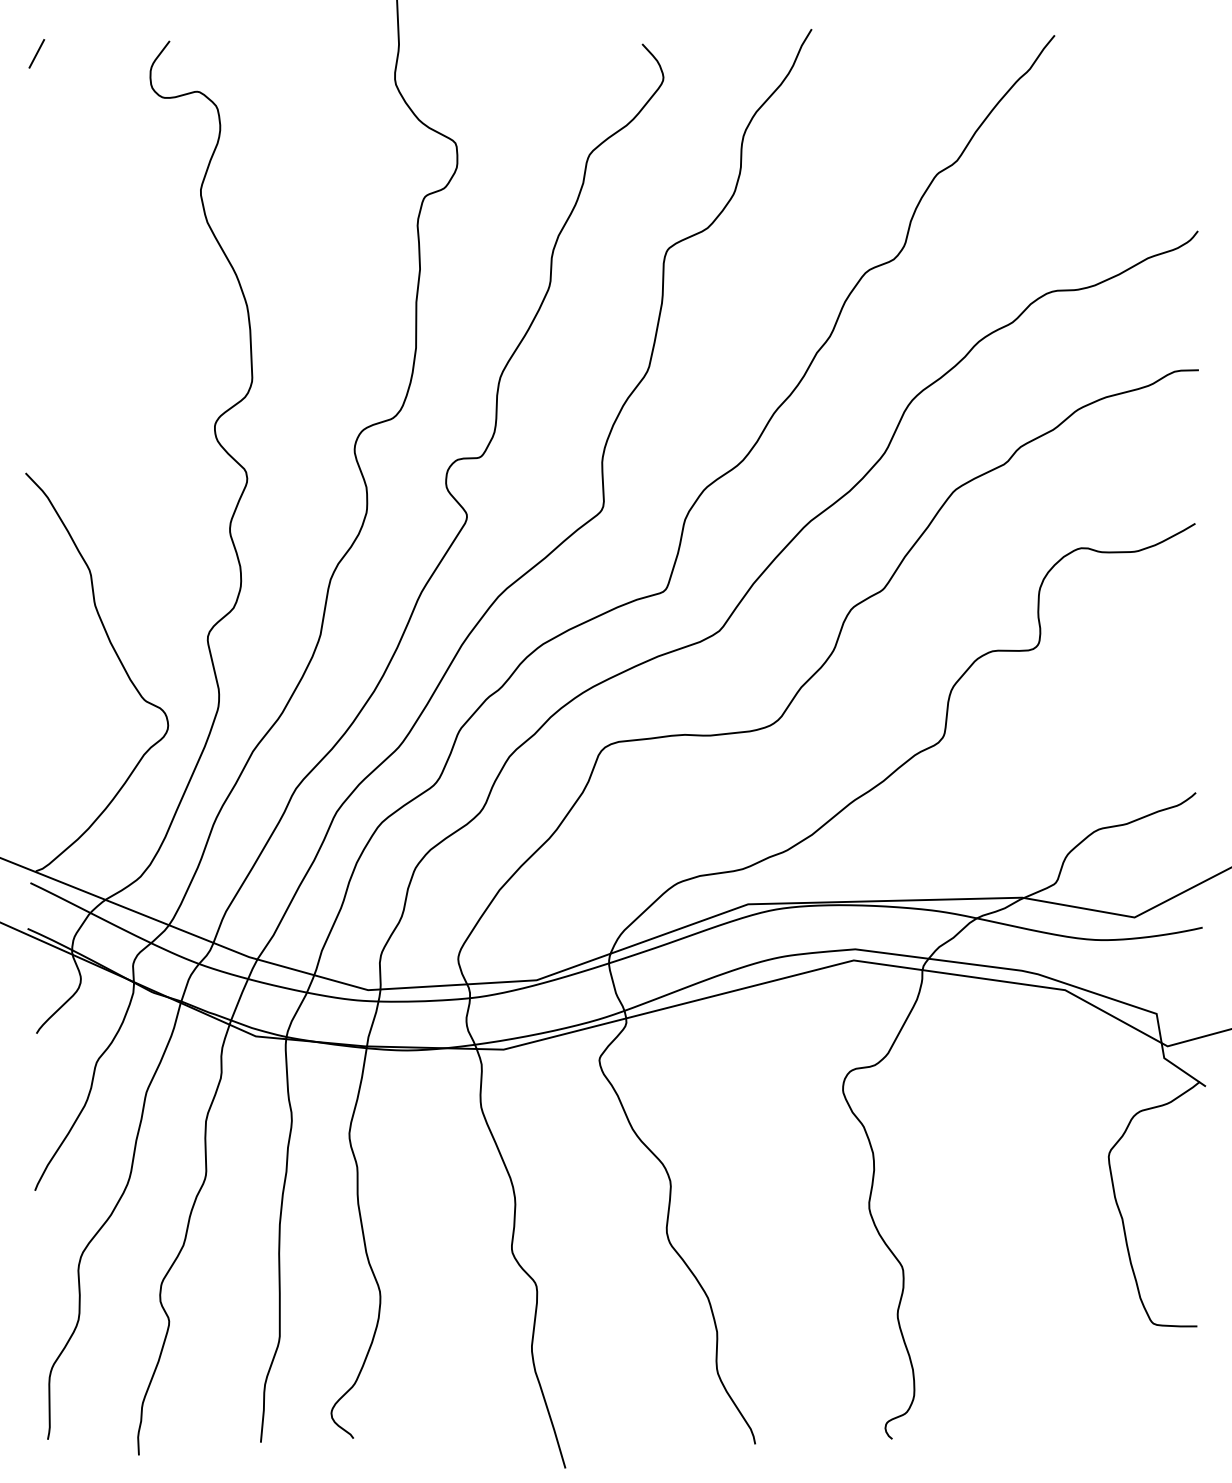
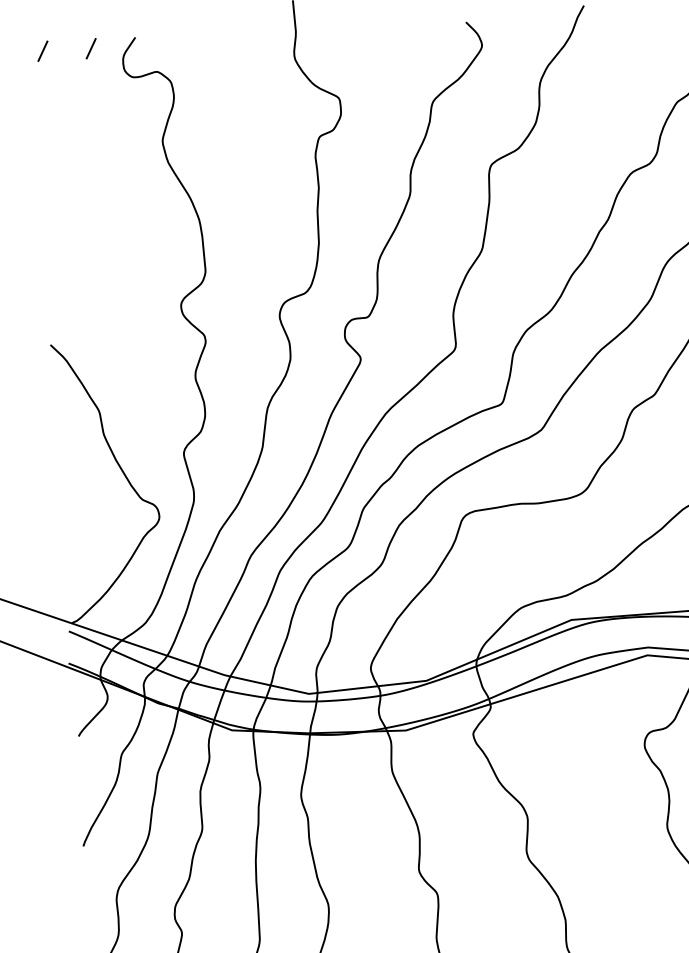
line: (105, 53) -> (90, 48), added

